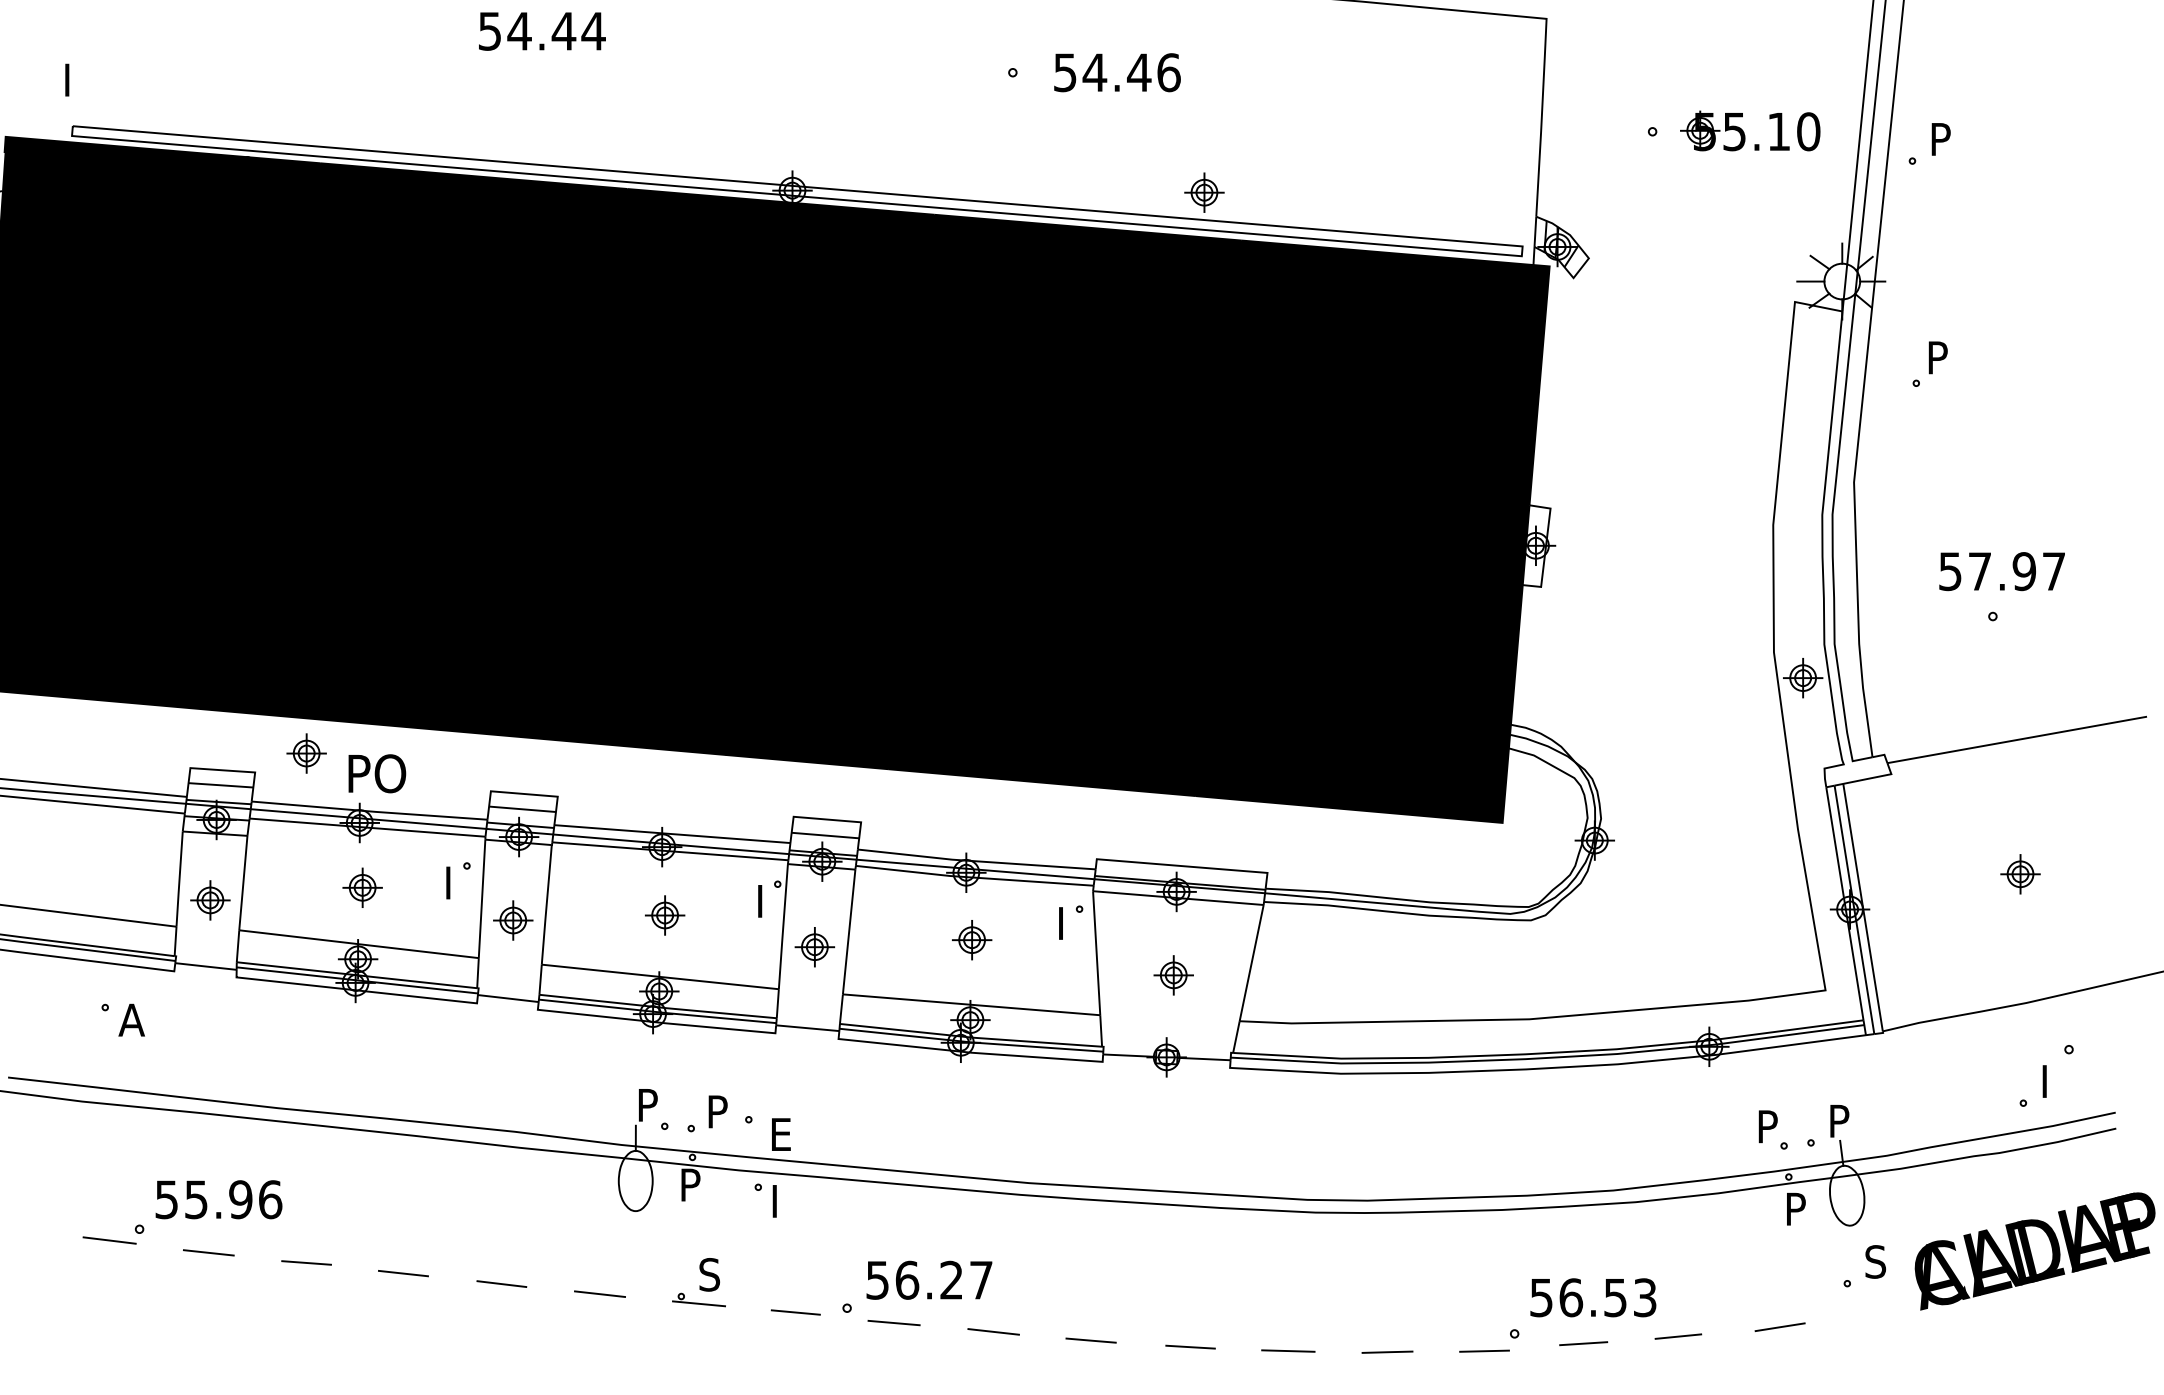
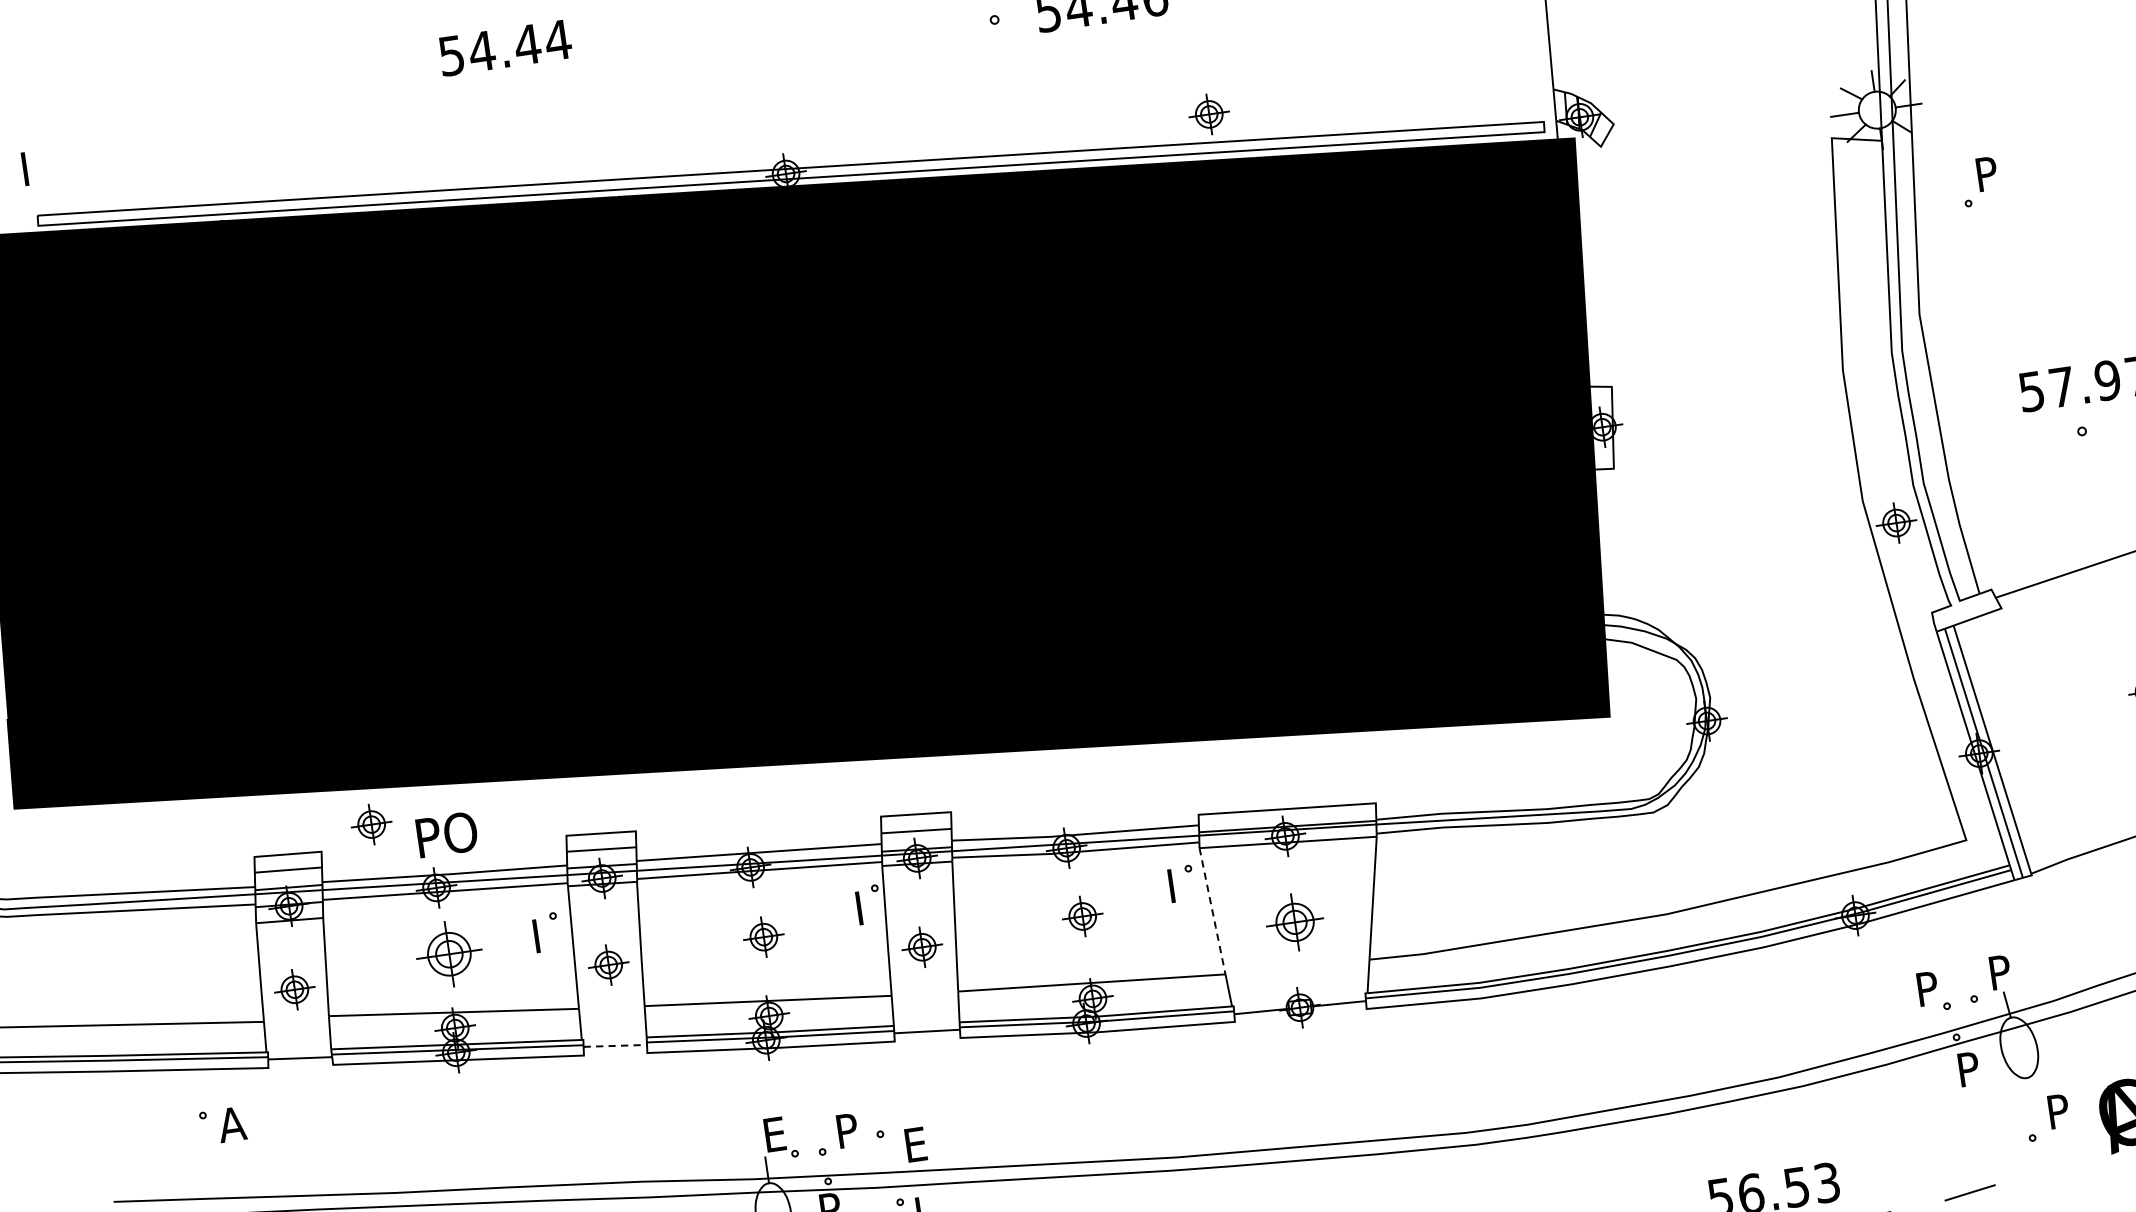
part: (362, 887) -> (449, 953), size x1.6
line: (1096, 954) -> (1212, 912), solid -> dashed
part: (1173, 975) -> (1294, 922), size x1.4
line: (508, 998) -> (615, 1045), solid -> dashed
text: (649, 1105) -> (776, 1134), P -> E
text: (1875, 1261) -> (2058, 1111), S -> P

